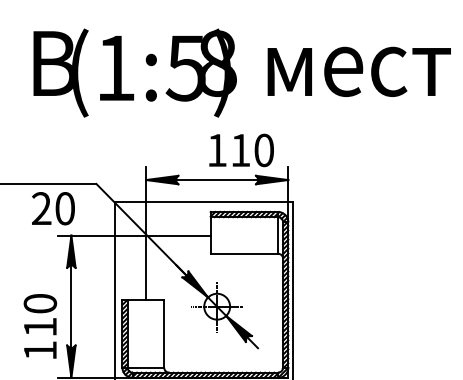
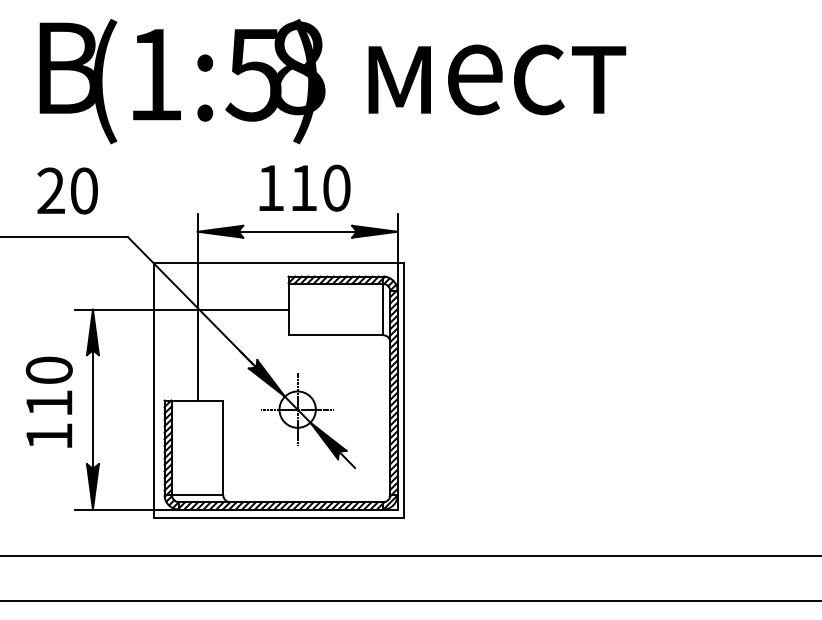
text: (241, 149) -> (304, 187), moved
text: (53, 208) -> (67, 190), moved
text: (40, 325) -> (49, 401), moved

